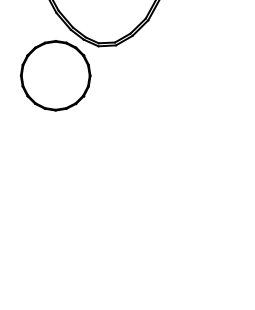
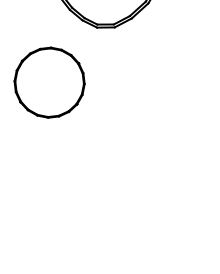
part: (55, 75) -> (49, 82), moved

